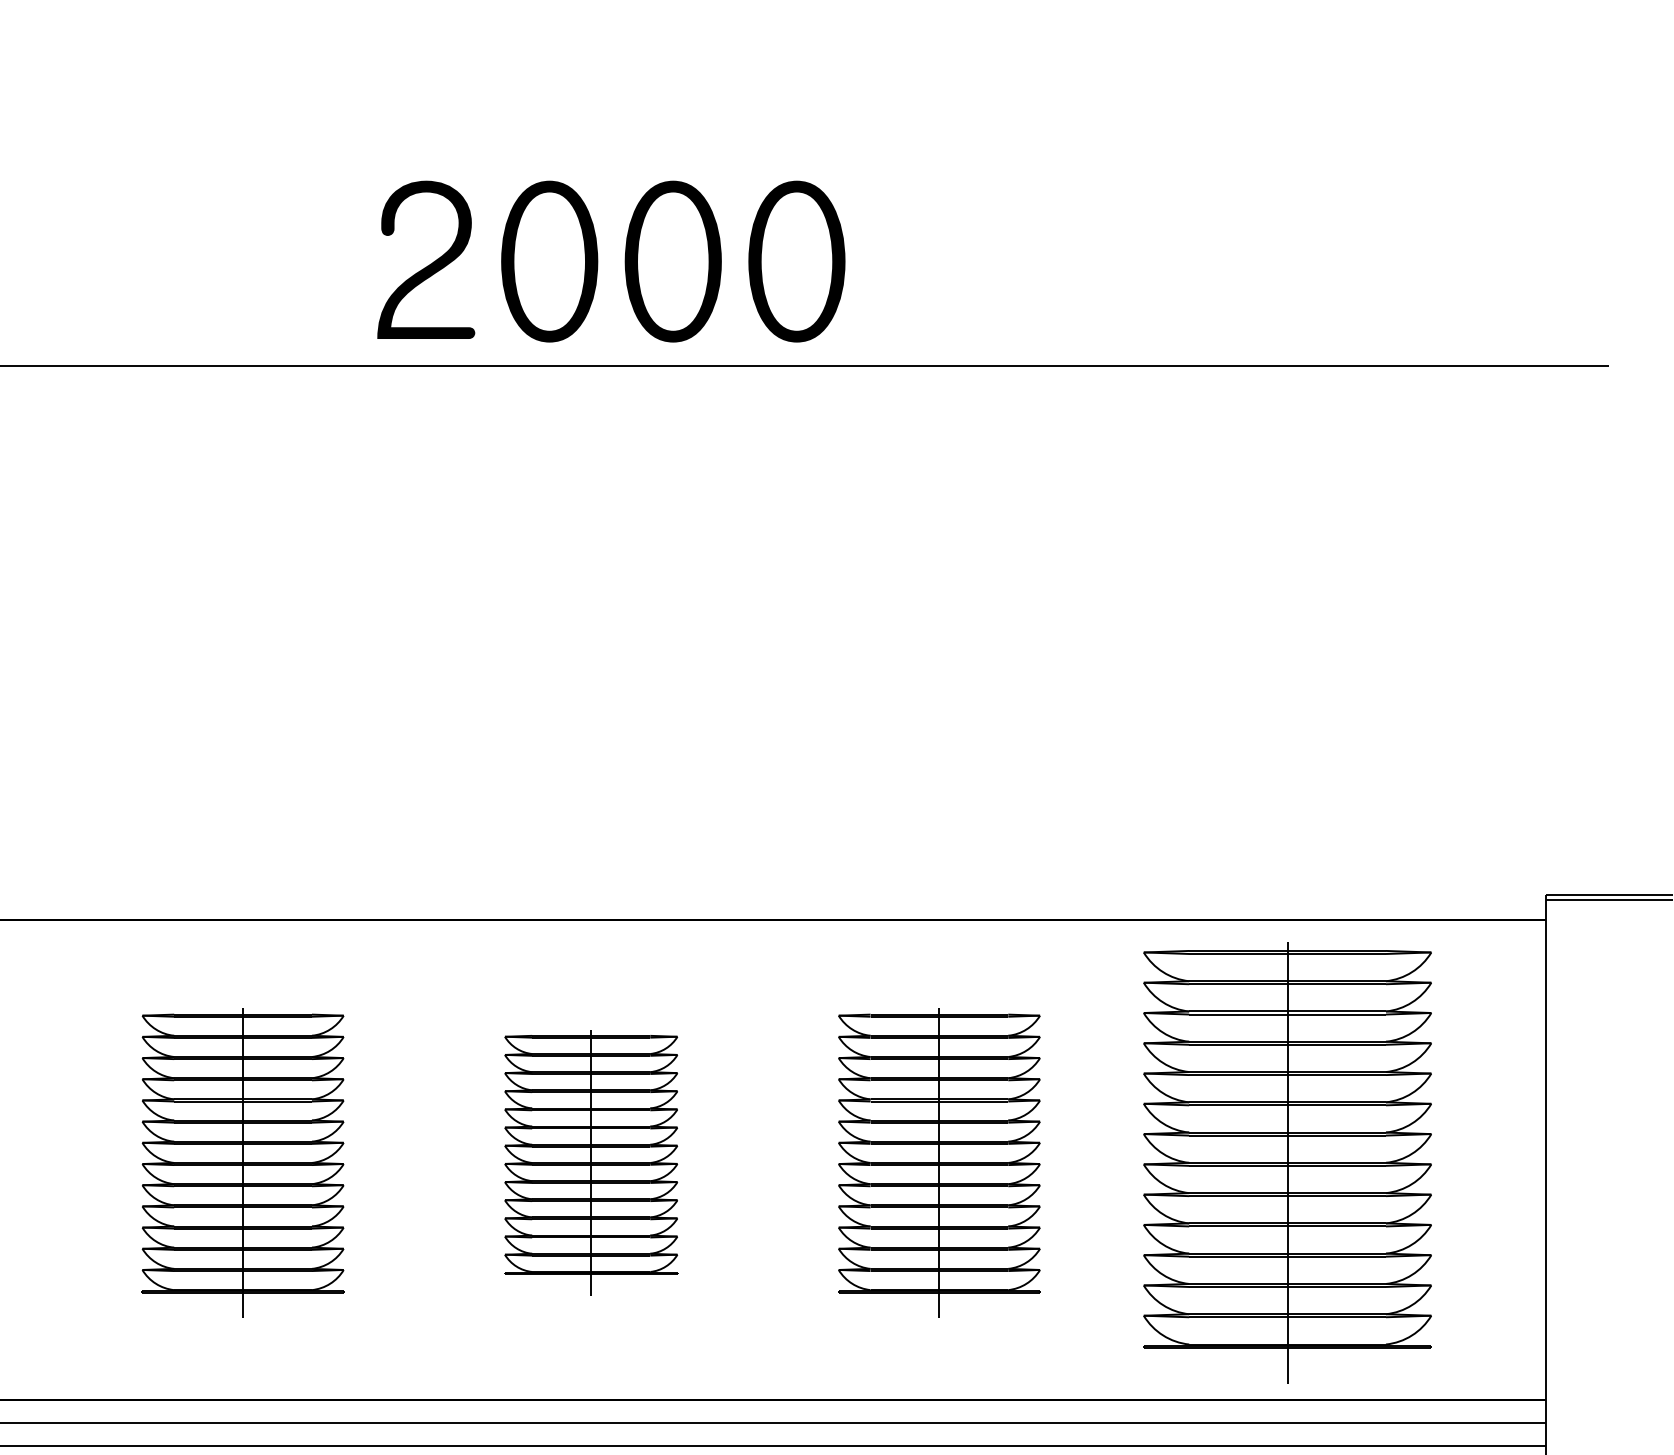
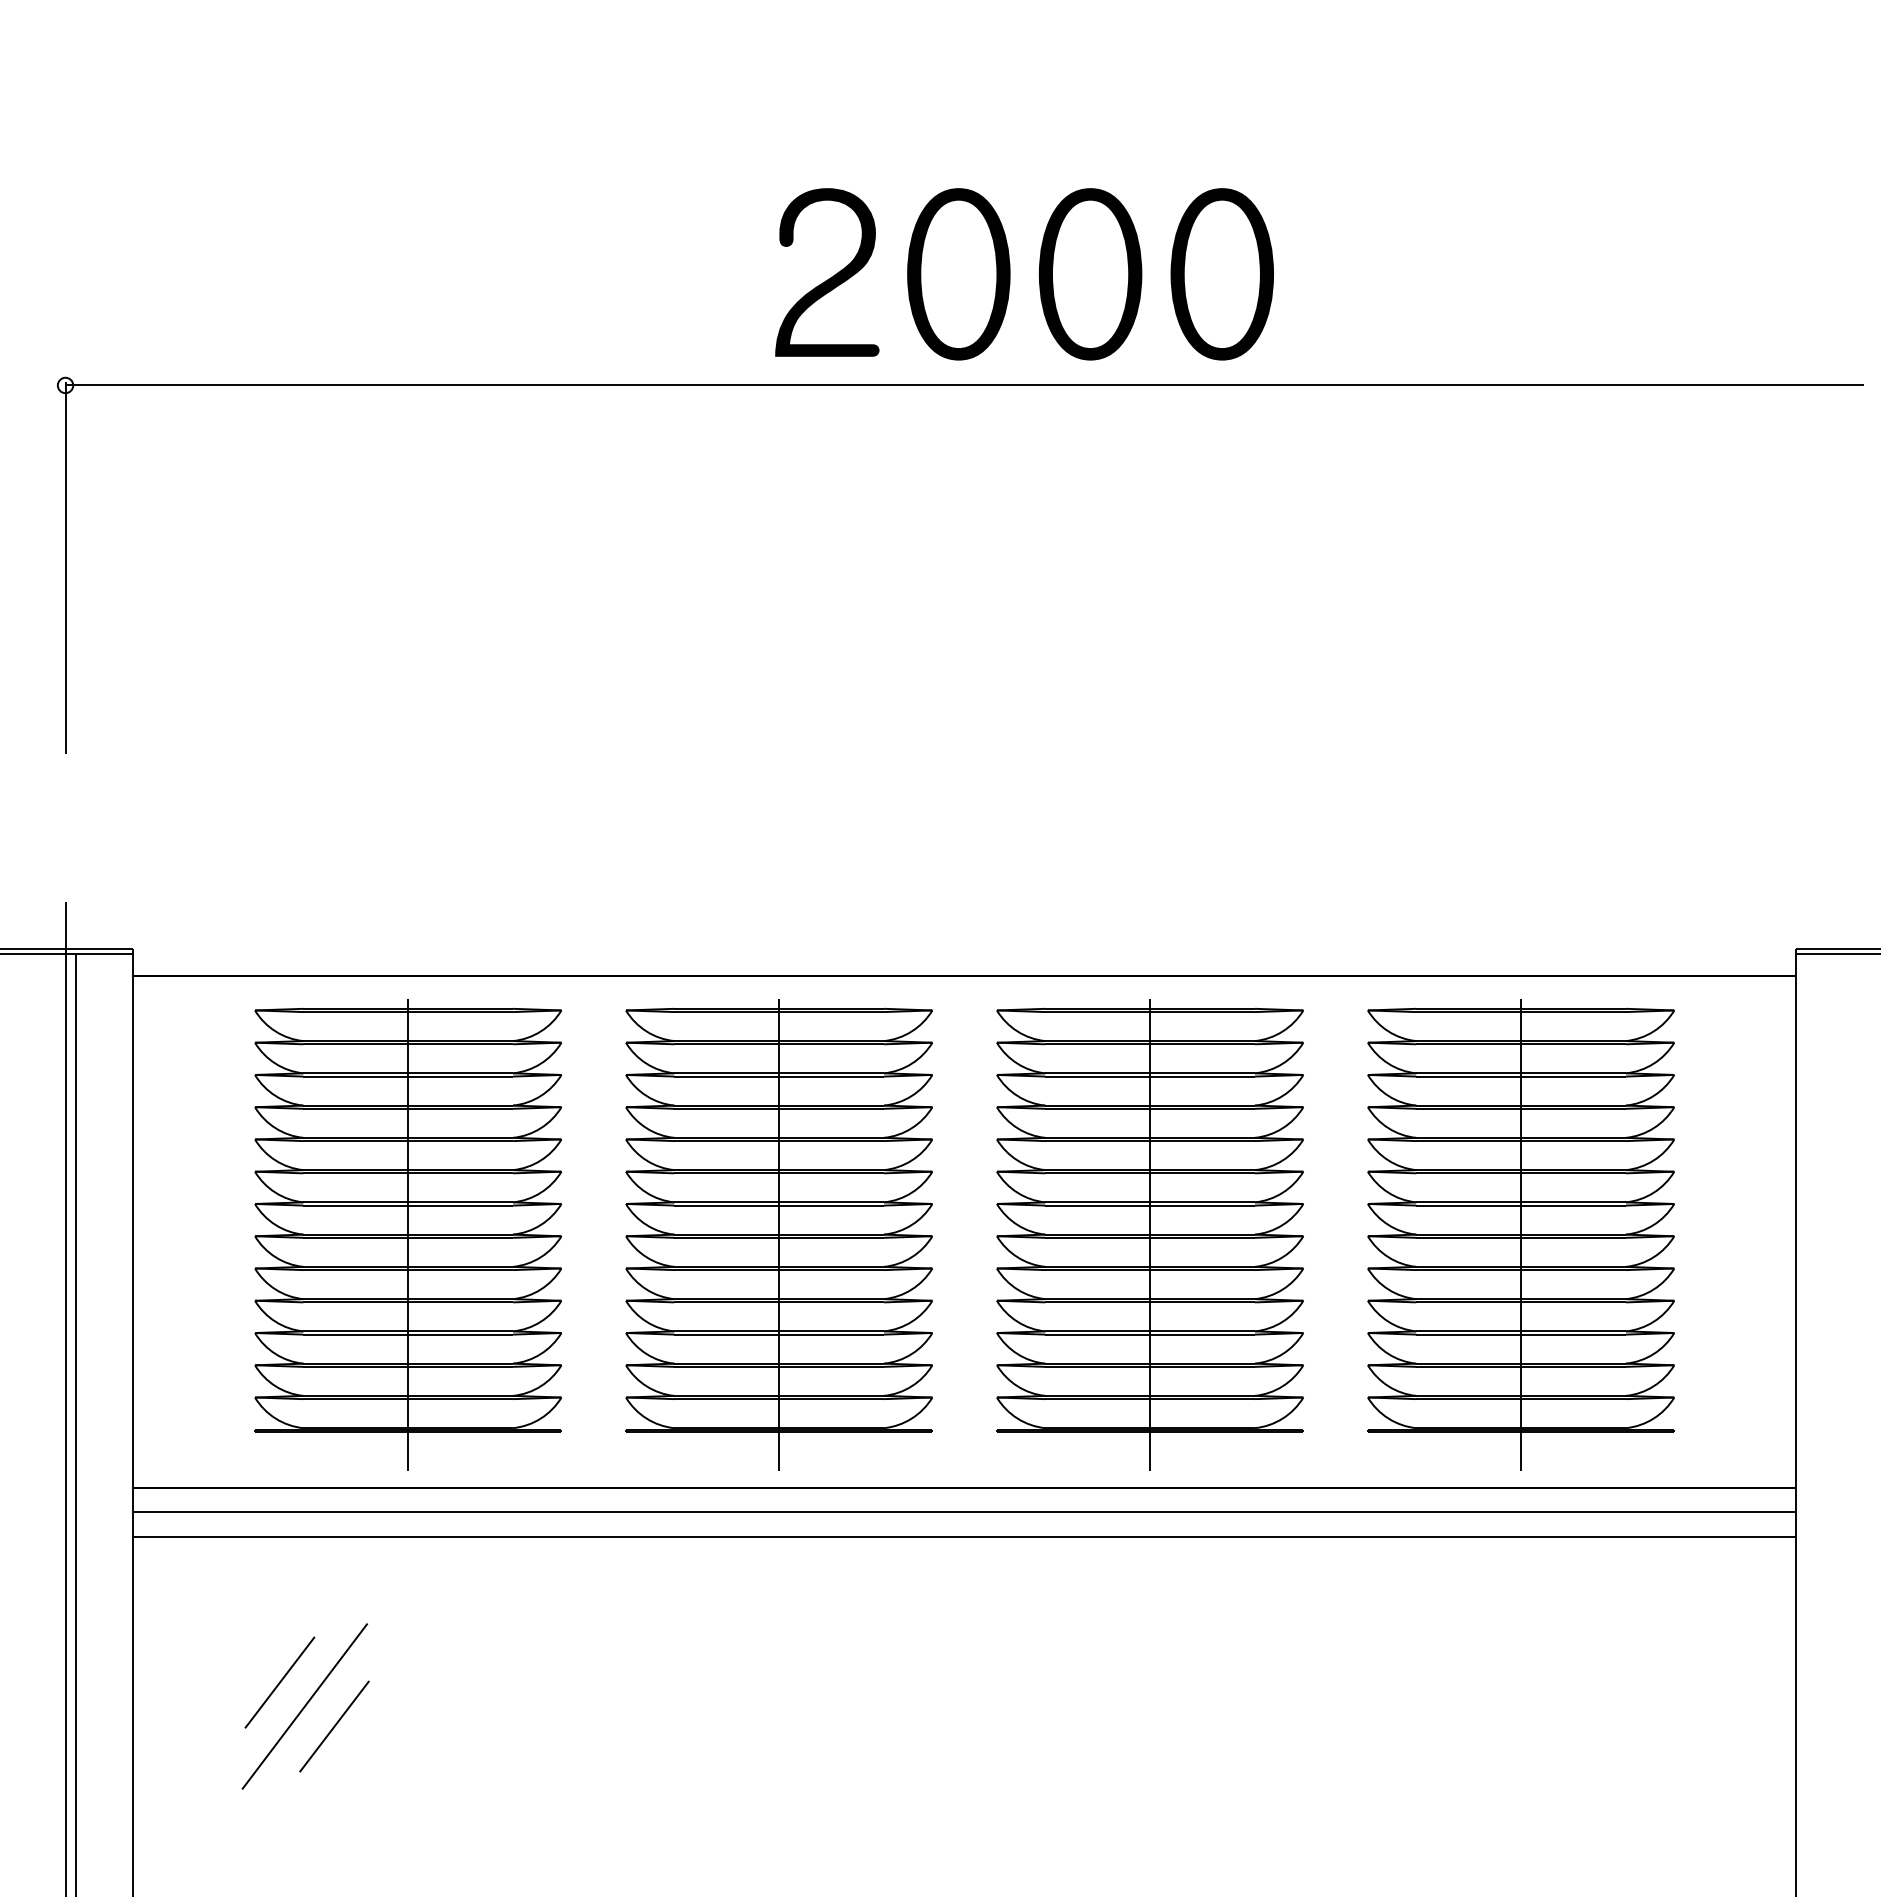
text: (611, 261) -> (1024, 274), moved
part: (242, 1162) -> (407, 1234), size x1.43
part: (590, 1162) -> (778, 1234), size x1.67
part: (938, 1162) -> (1149, 1234), size x1.43

